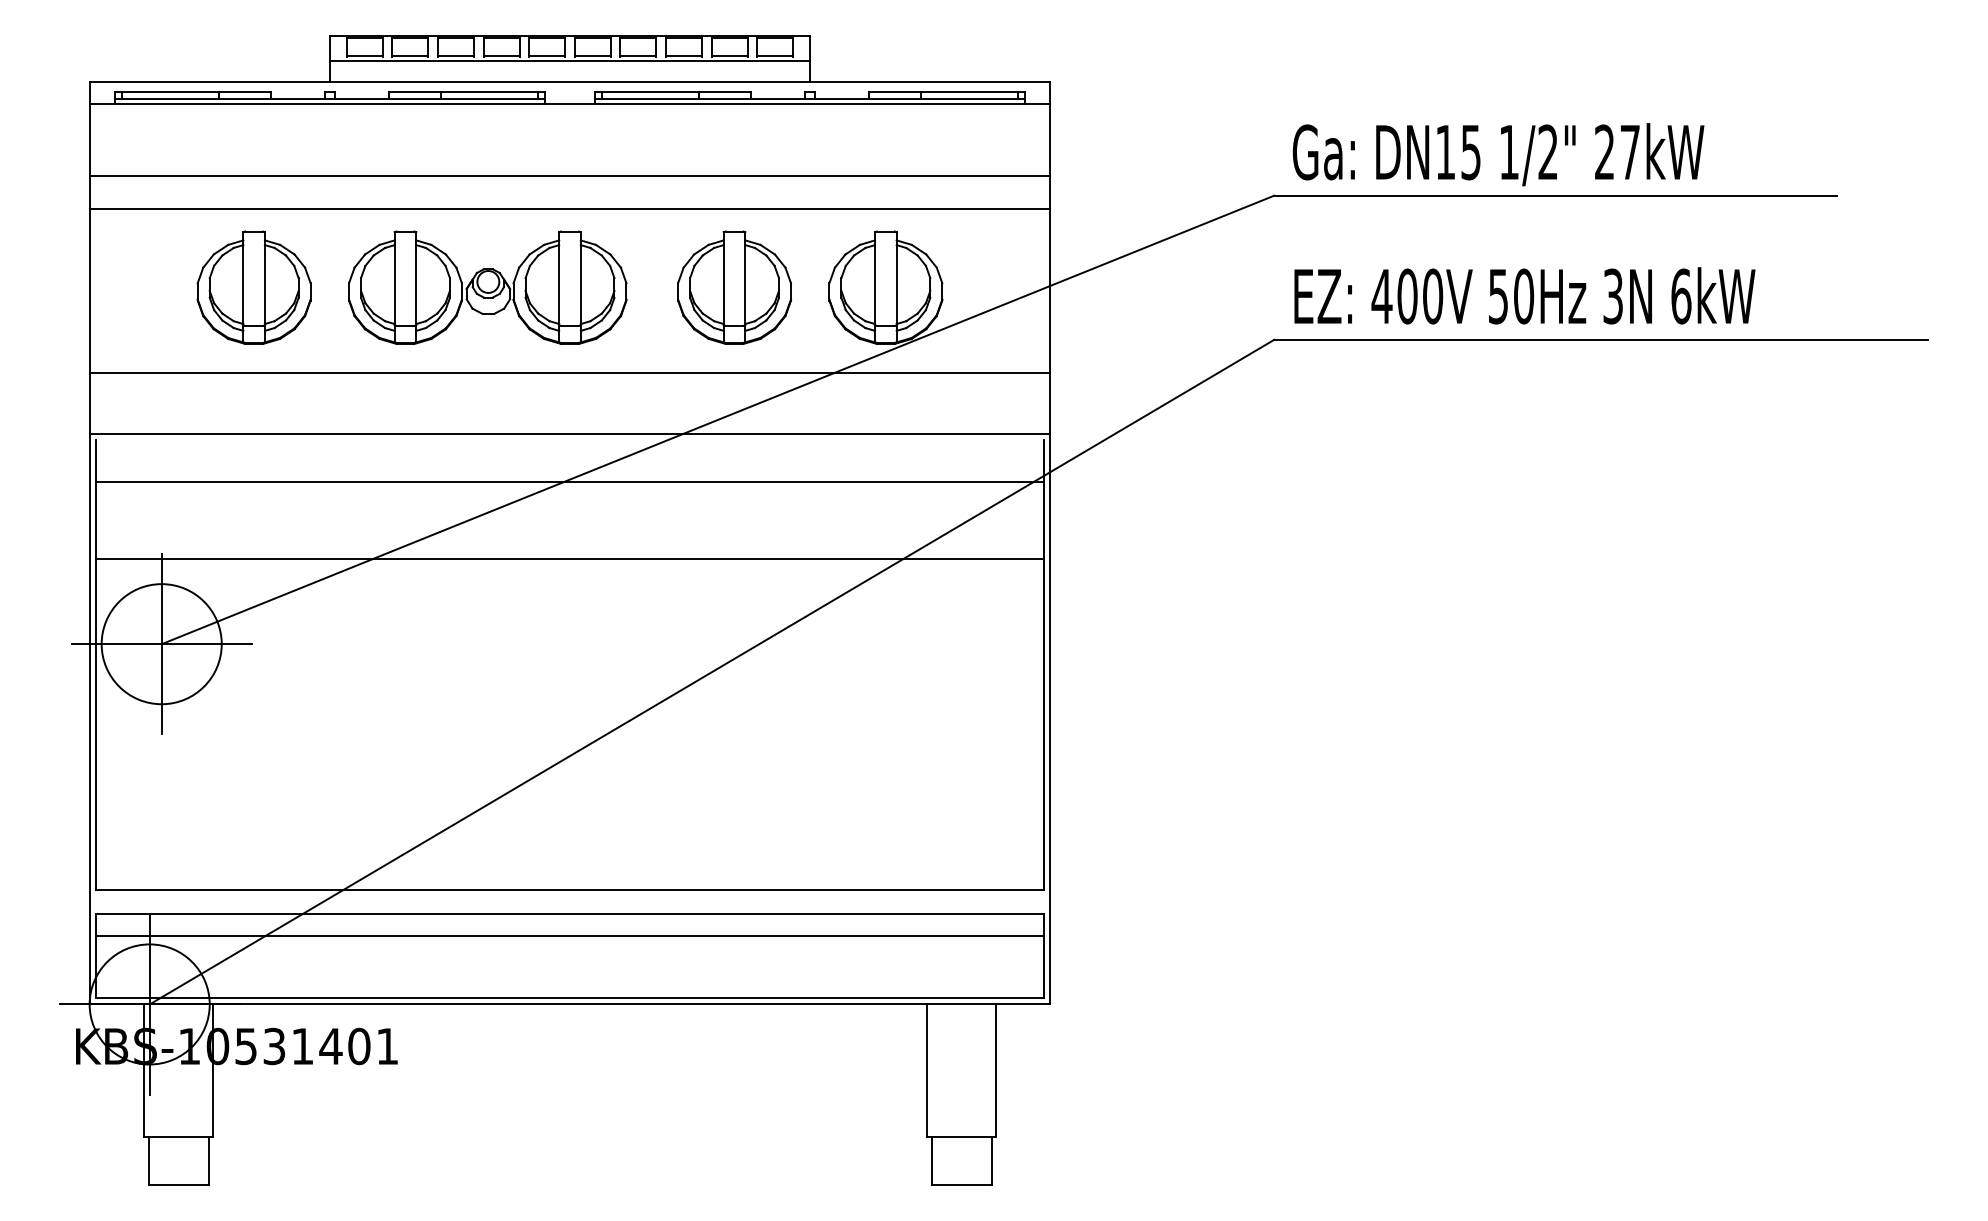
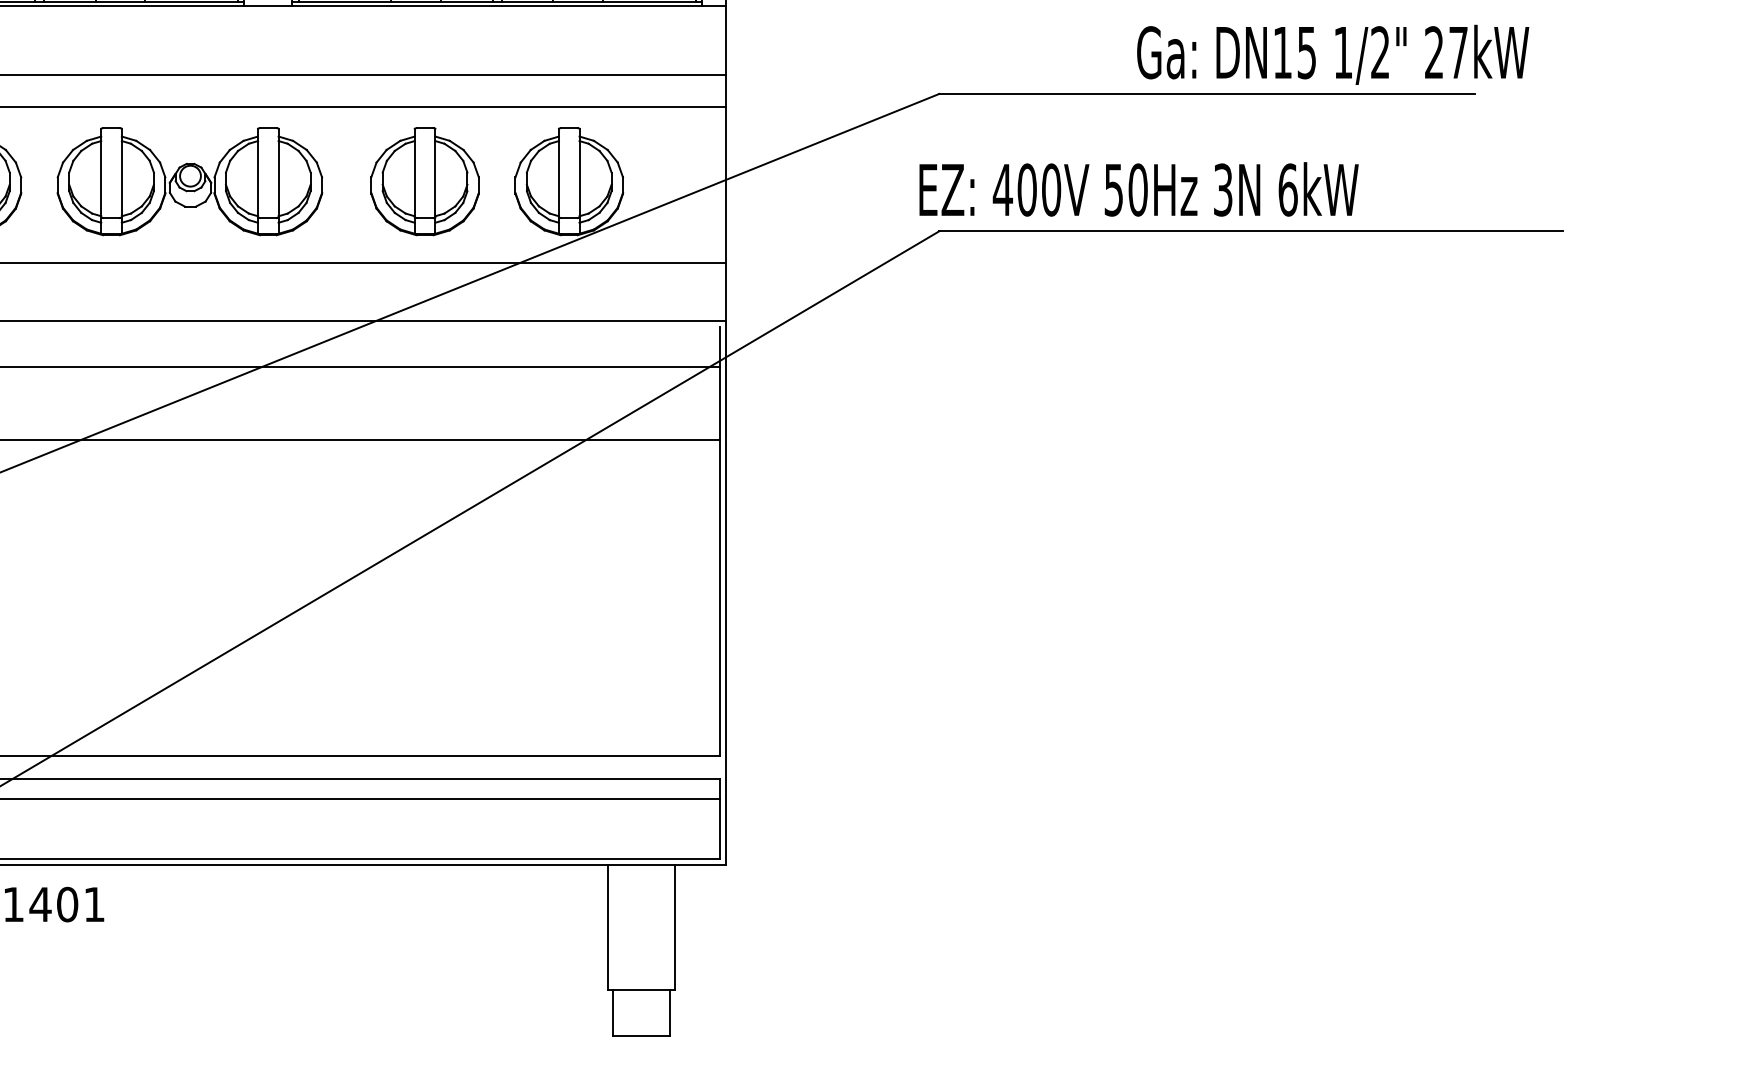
text: (1498, 154) -> (1333, 54), moved
text: (1524, 295) -> (1138, 189), moved

